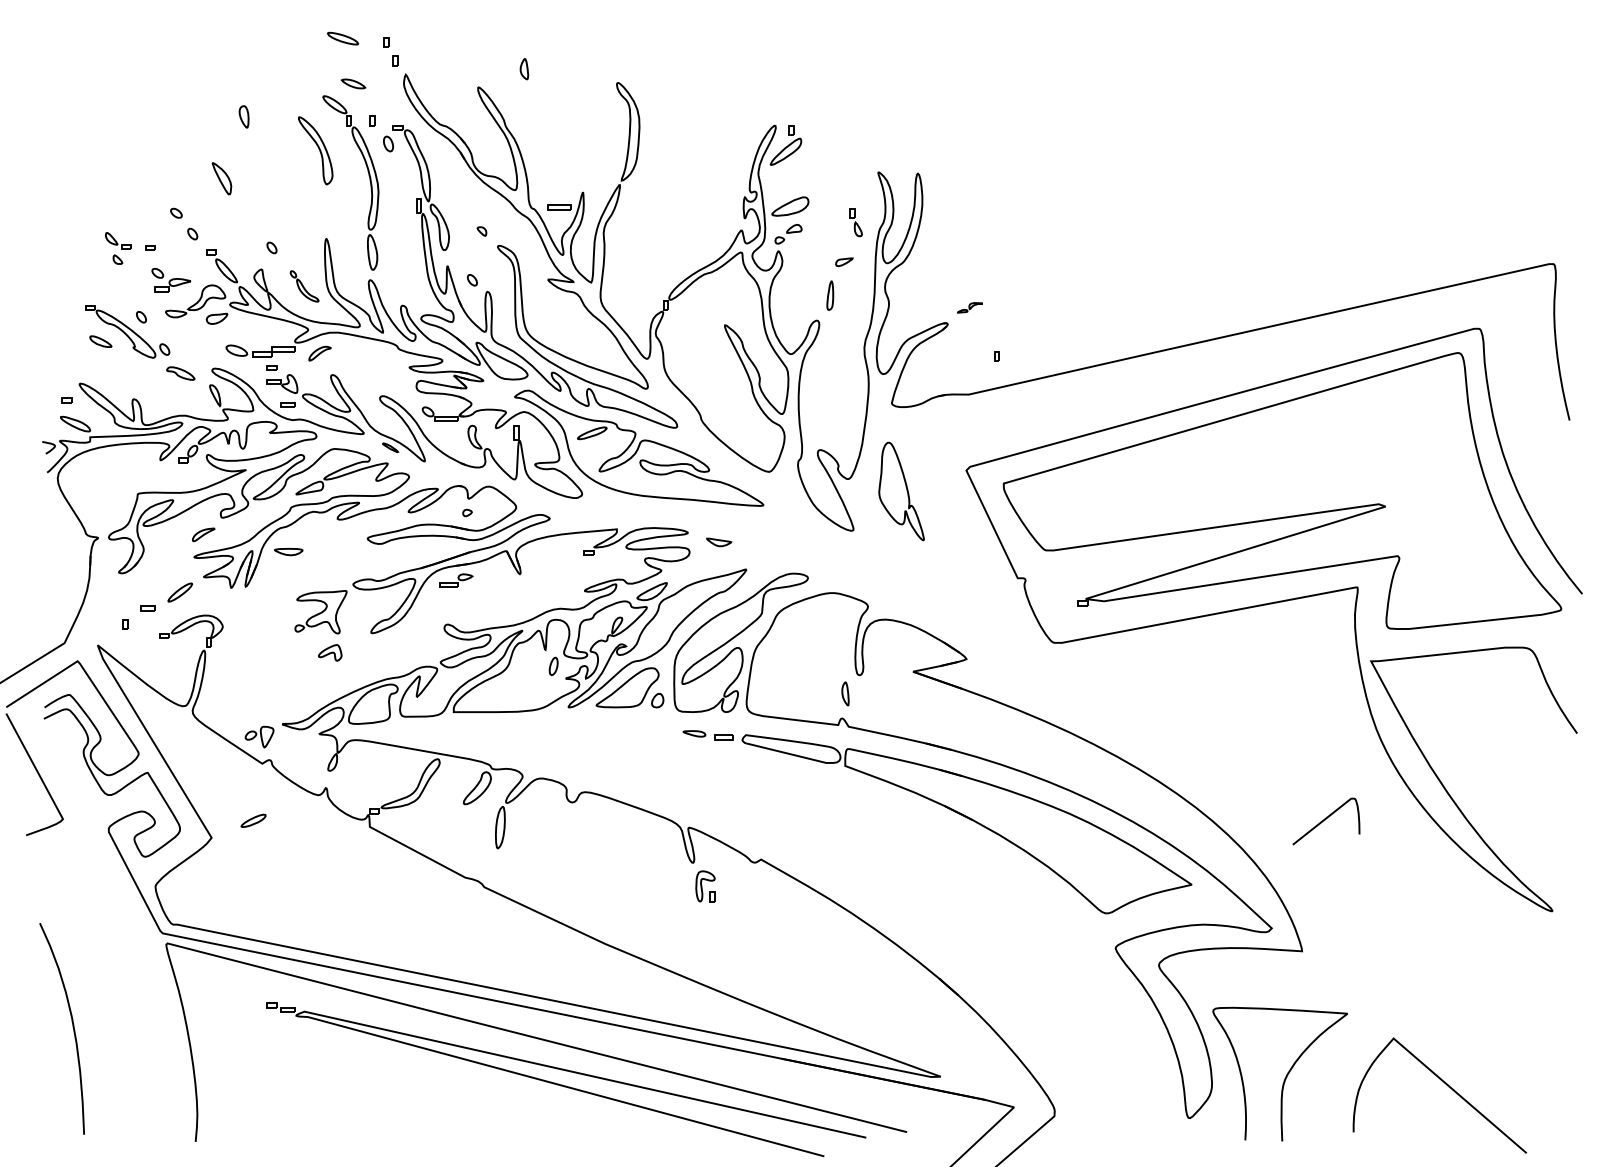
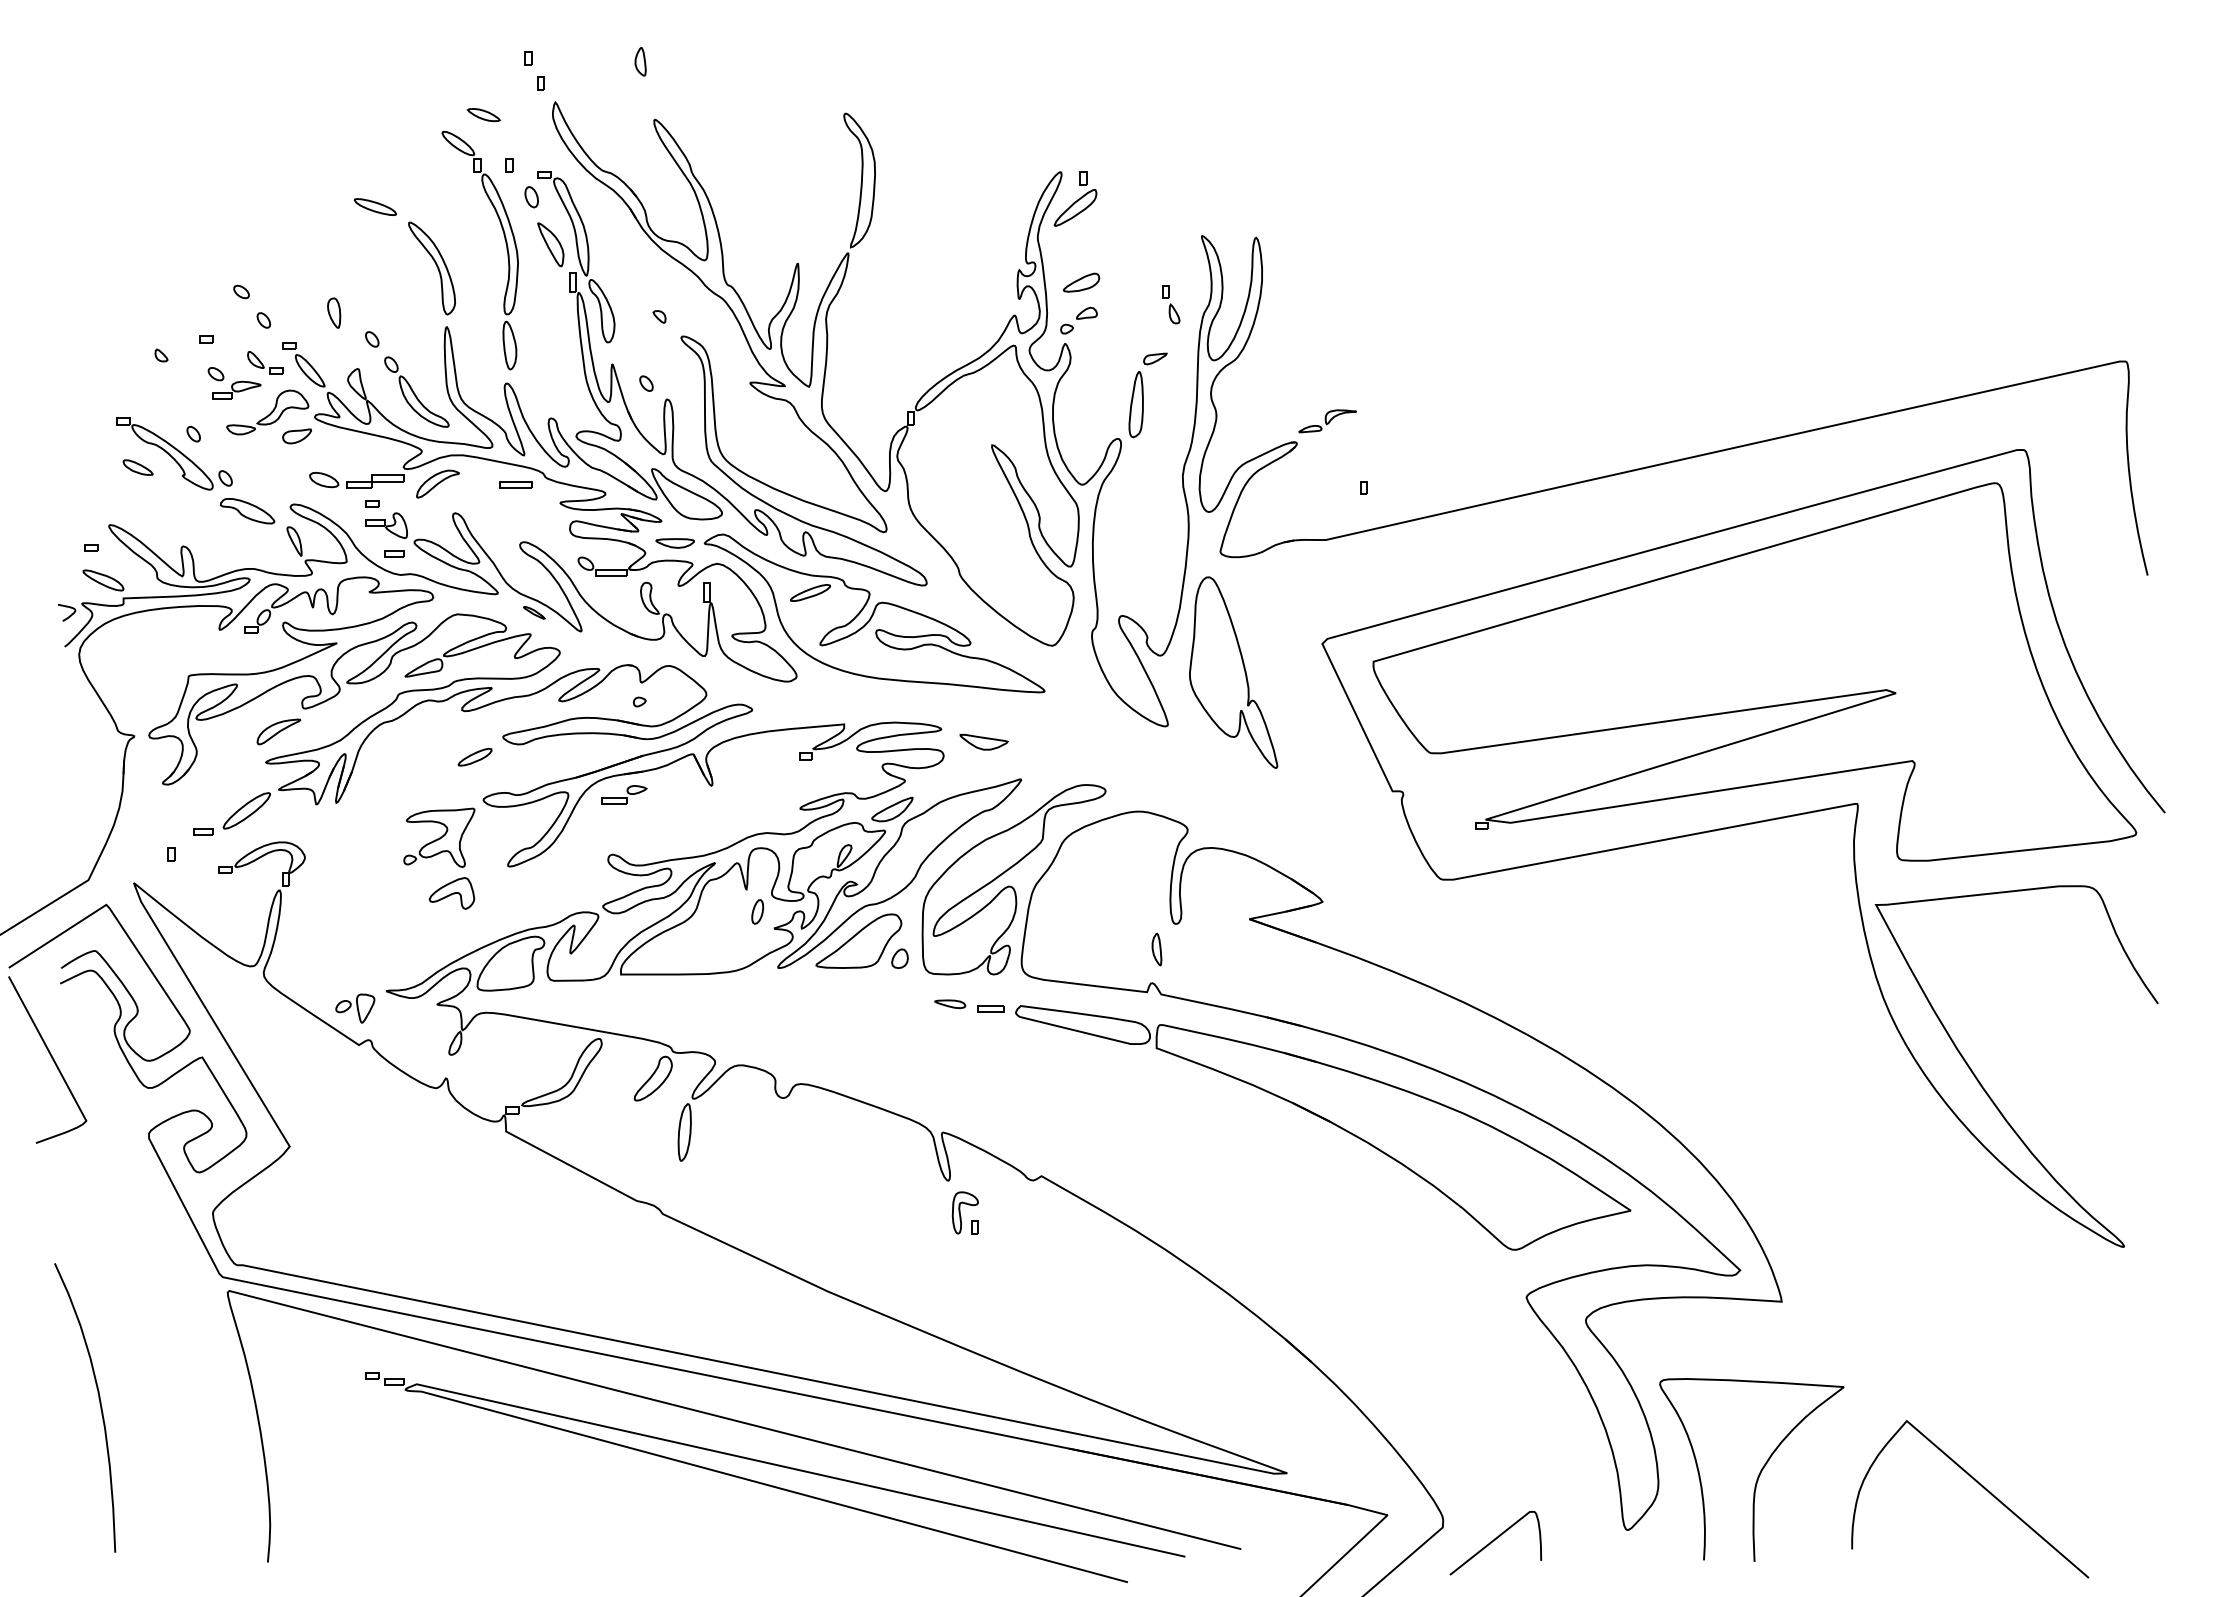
part: (342, 38) -> (374, 206), moved
part: (524, 68) -> (640, 61), moved
part: (244, 116) -> (334, 312), moved
part: (316, 150) -> (432, 268), moved
part: (221, 178) -> (550, 244), moved
part: (790, 206) -> (1081, 282), size x0.71
part: (559, 207) -> (515, 484), moved
part: (118, 240) -> (265, 362), moved
part: (304, 286) -> (416, 391), size x1.67
part: (829, 295) -> (1135, 404), size x1.67
part: (970, 307) -> (1327, 421), size x1.67
part: (319, 353) -> (437, 483), size x1.43
part: (180, 373) -> (247, 511), size x1.43
part: (901, 491) -> (1233, 672), size x1.43
part: (203, 534) -> (278, 731), size x1.43
part: (718, 542) -> (983, 742), size x1.43
part: (288, 552) -> (674, 543), moved
part: (180, 592) -> (246, 810), size x1.43
part: (329, 652) -> (451, 893), size x1.43
part: (253, 820) -> (474, 756), moved
curve: (1325, 820) -> (1494, 1541), moved

